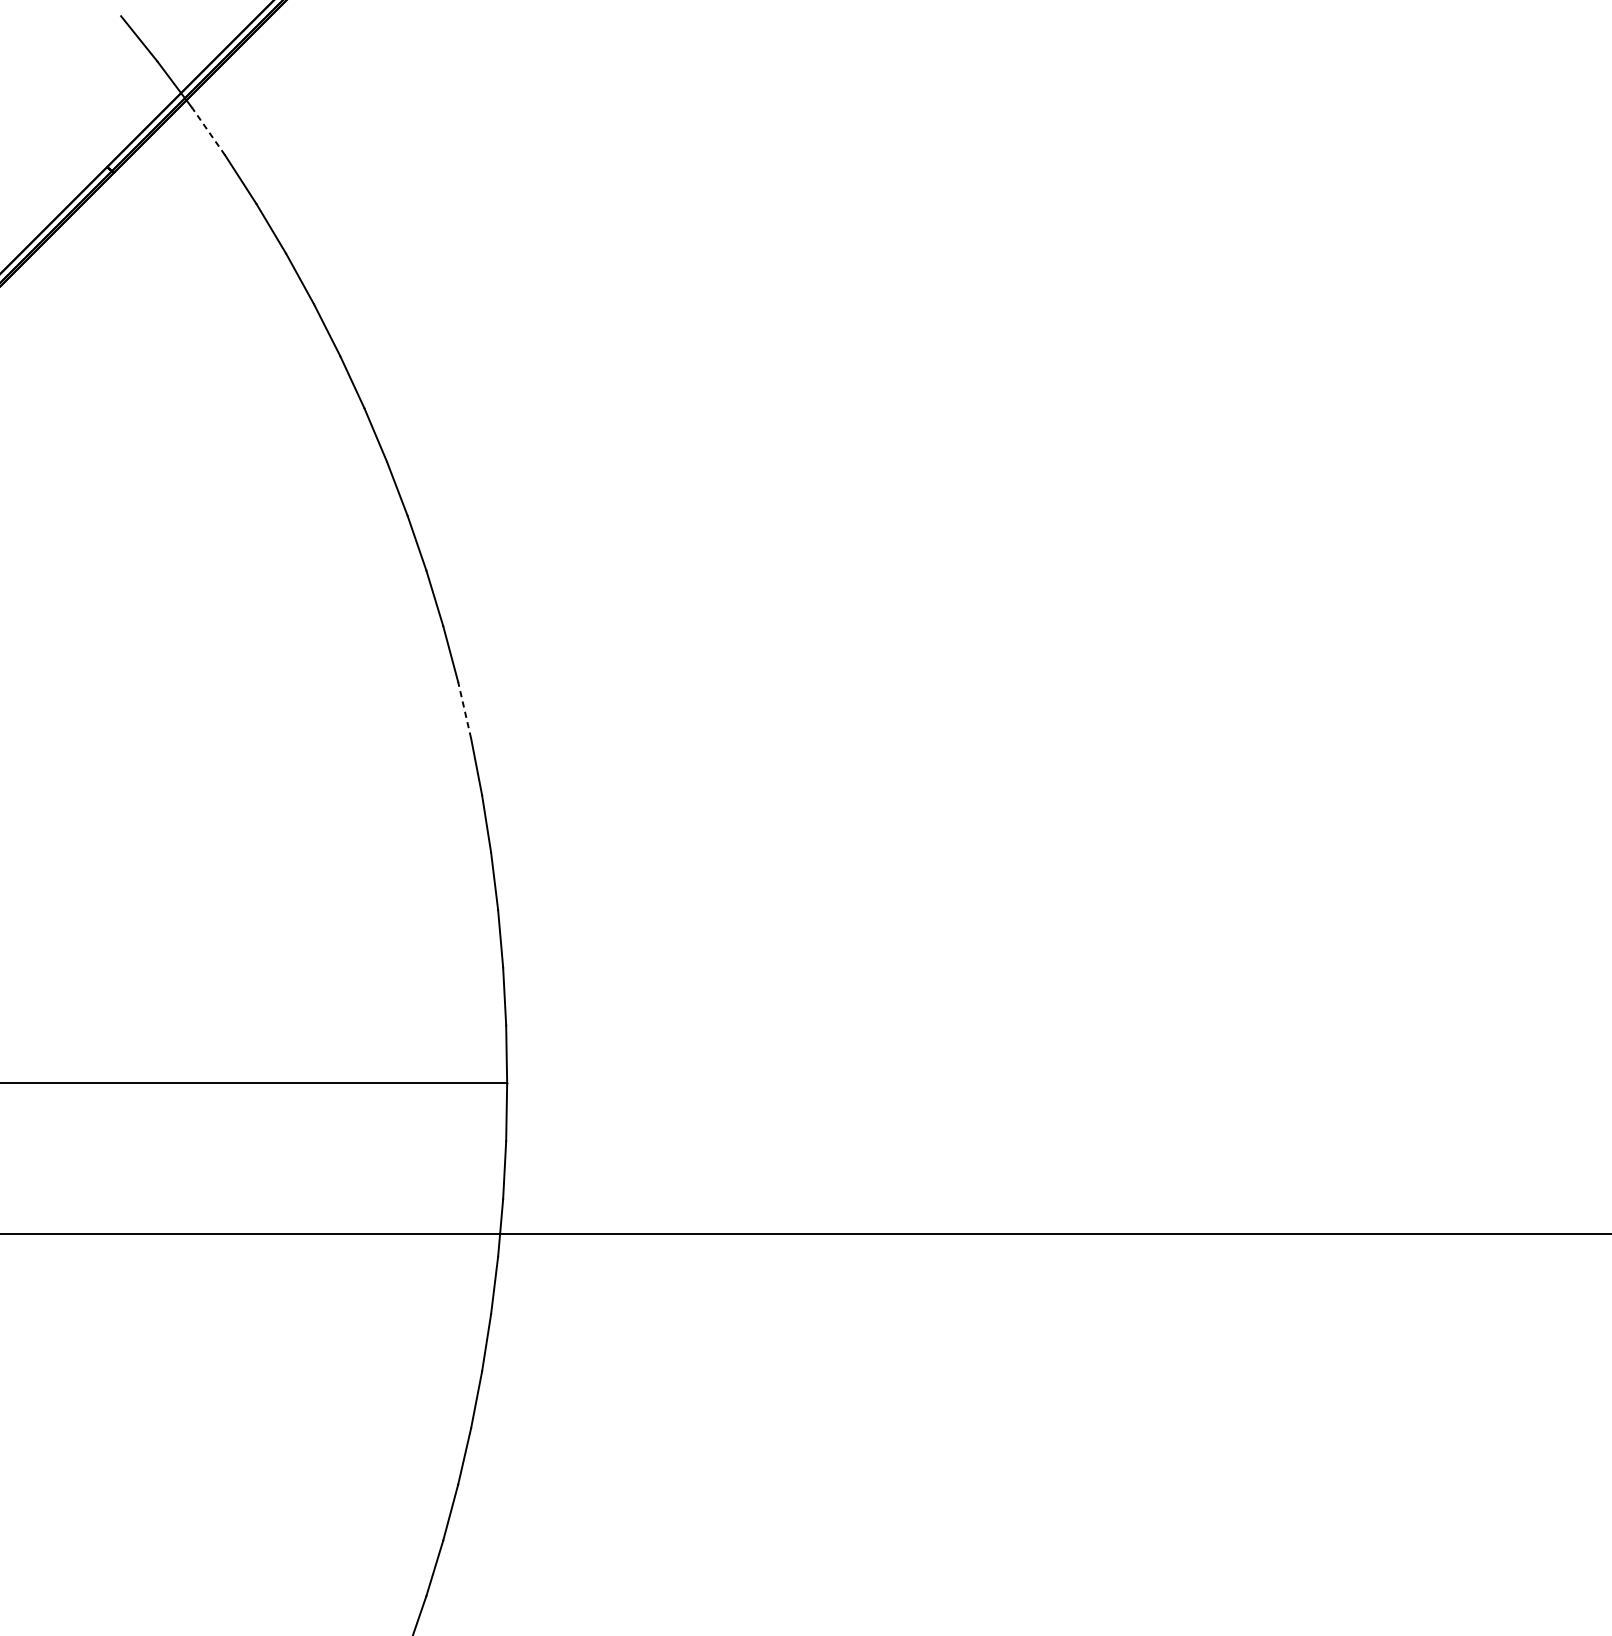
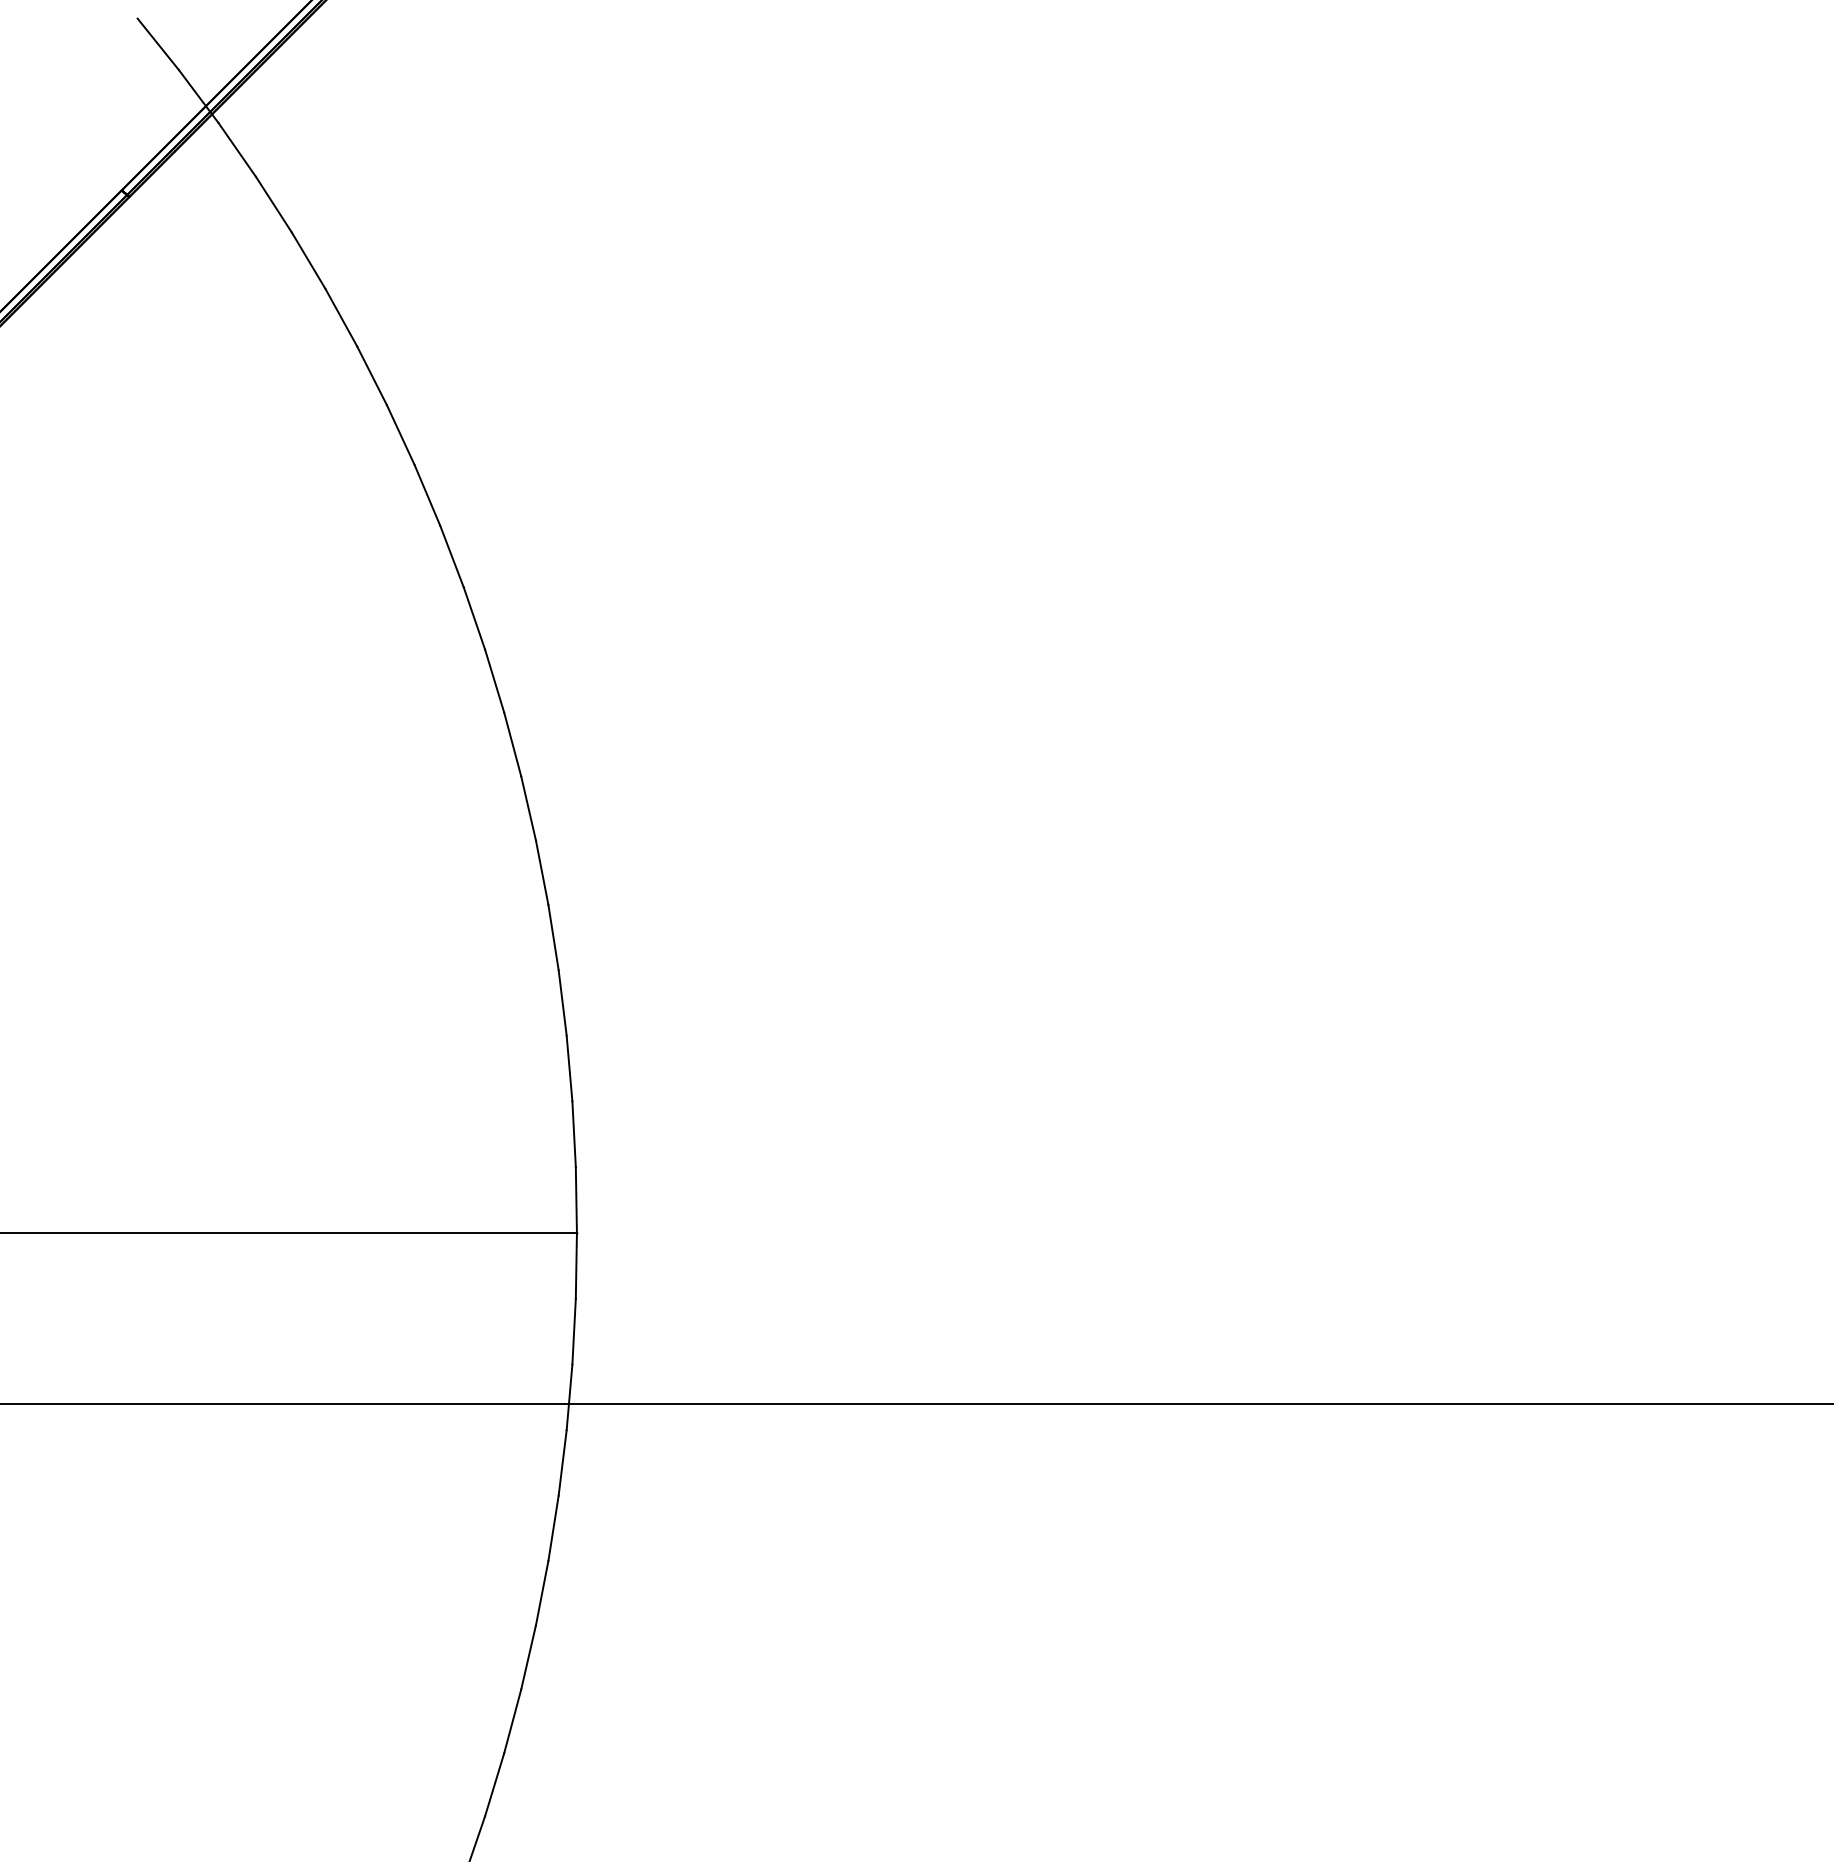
line: (208, 131) -> (237, 149), dashed -> solid
line: (464, 710) -> (528, 808), dashed -> solid

